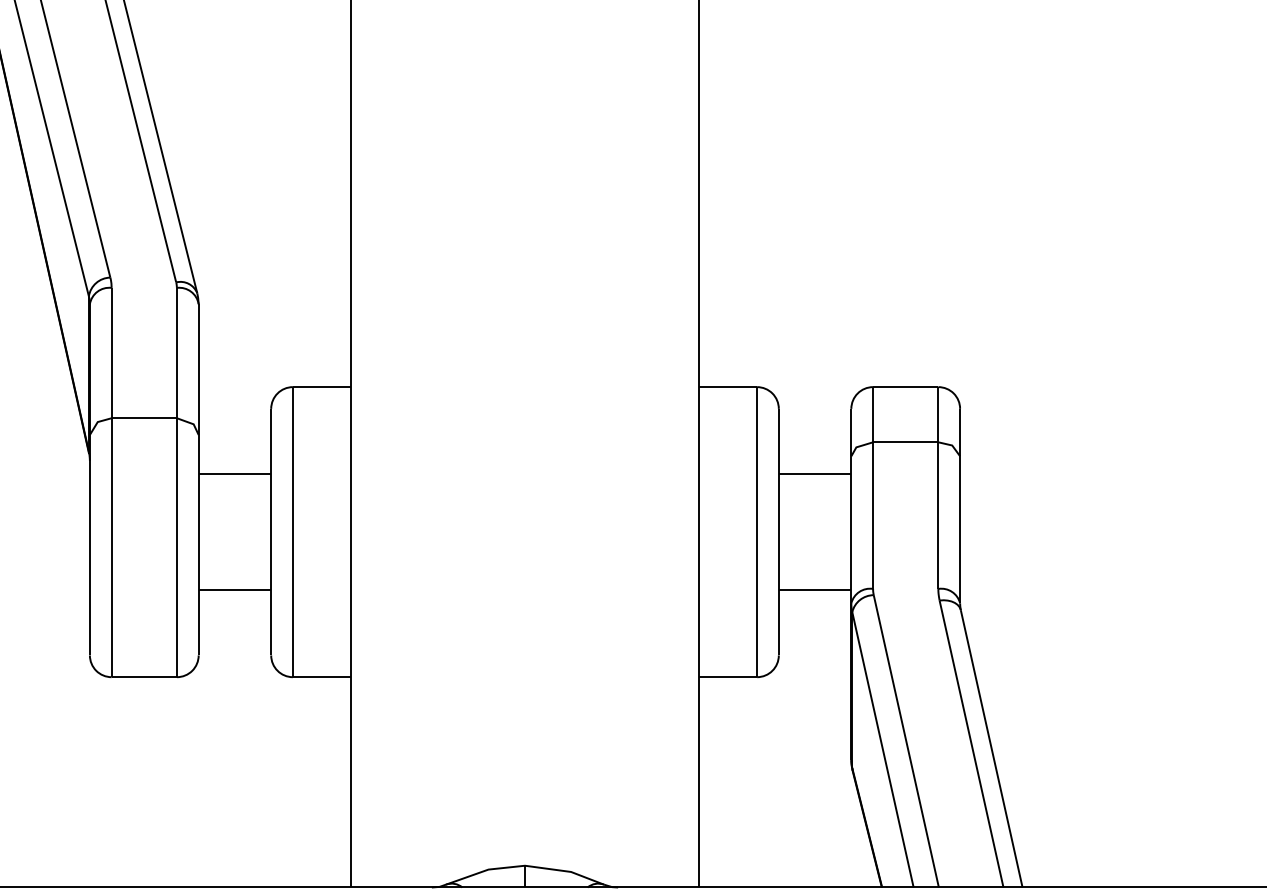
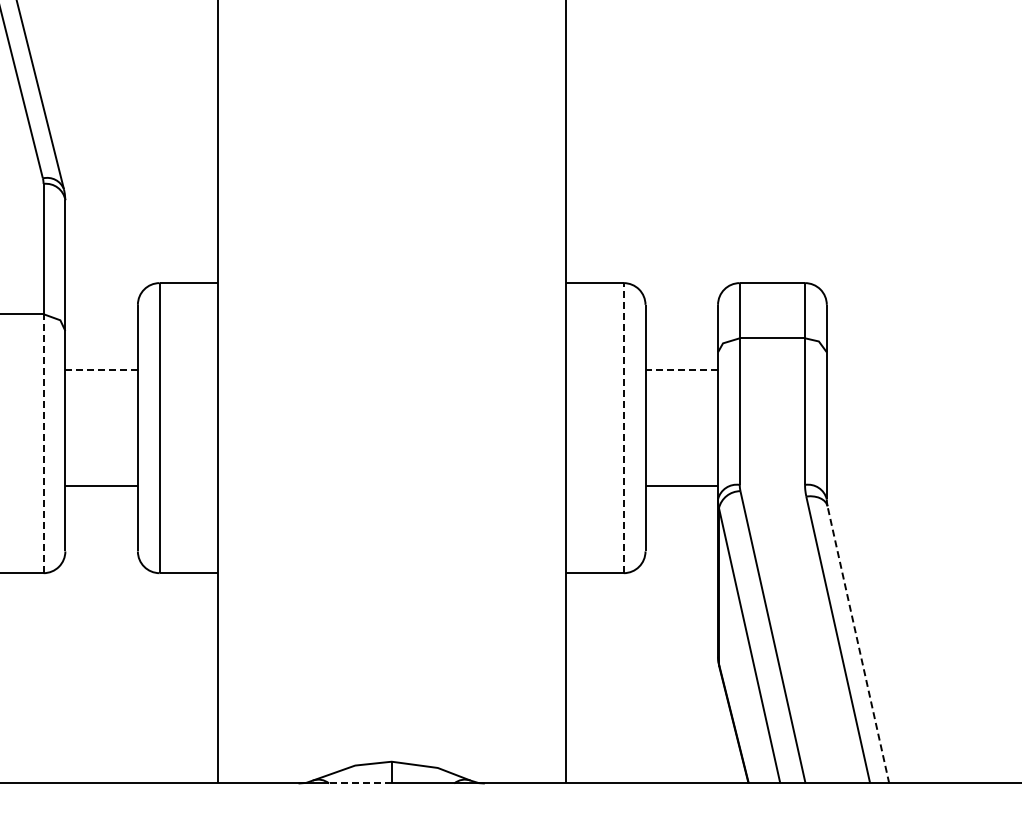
line: (234, 474) -> (101, 370), solid -> dashed
line: (814, 474) -> (681, 370), solid -> dashed
line: (757, 531) -> (624, 427), solid -> dashed
line: (176, 547) -> (43, 443), solid -> dashed
line: (991, 748) -> (858, 644), solid -> dashed
line: (493, 887) -> (360, 783), solid -> dashed

